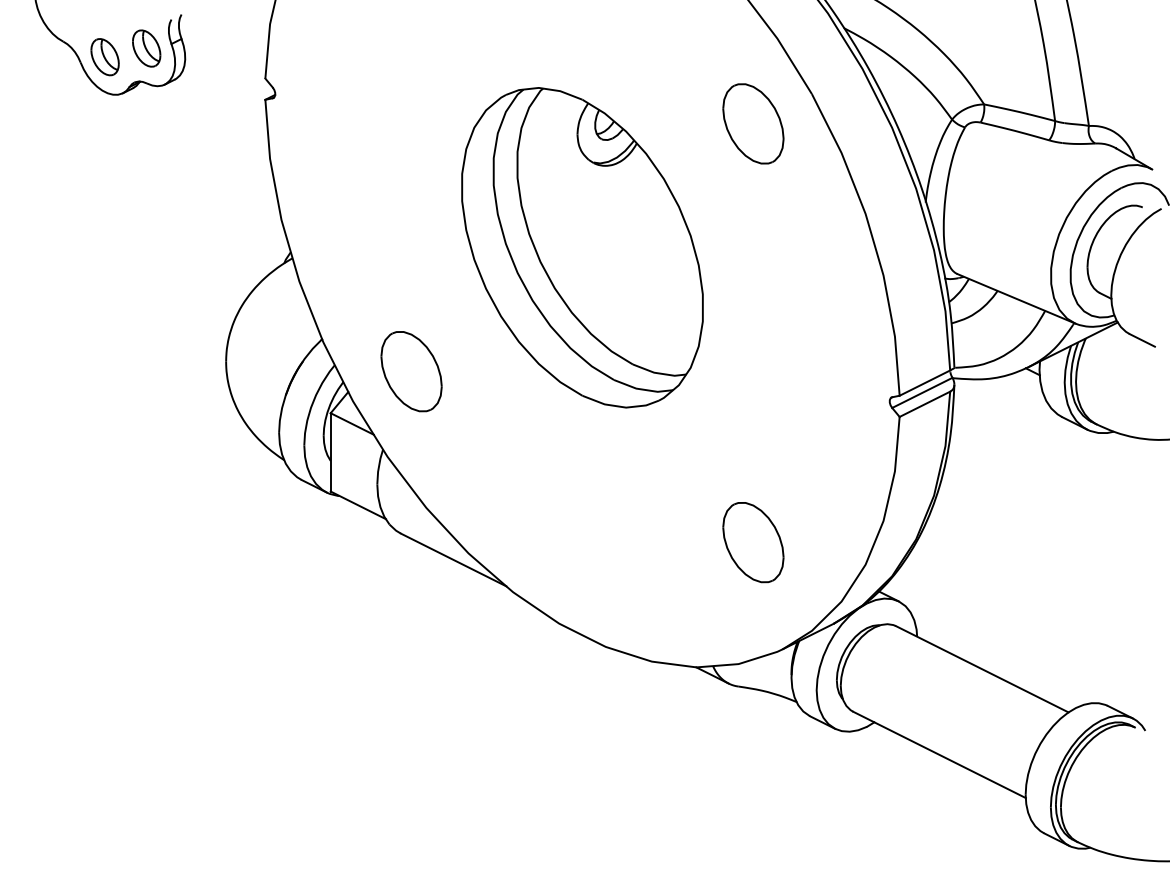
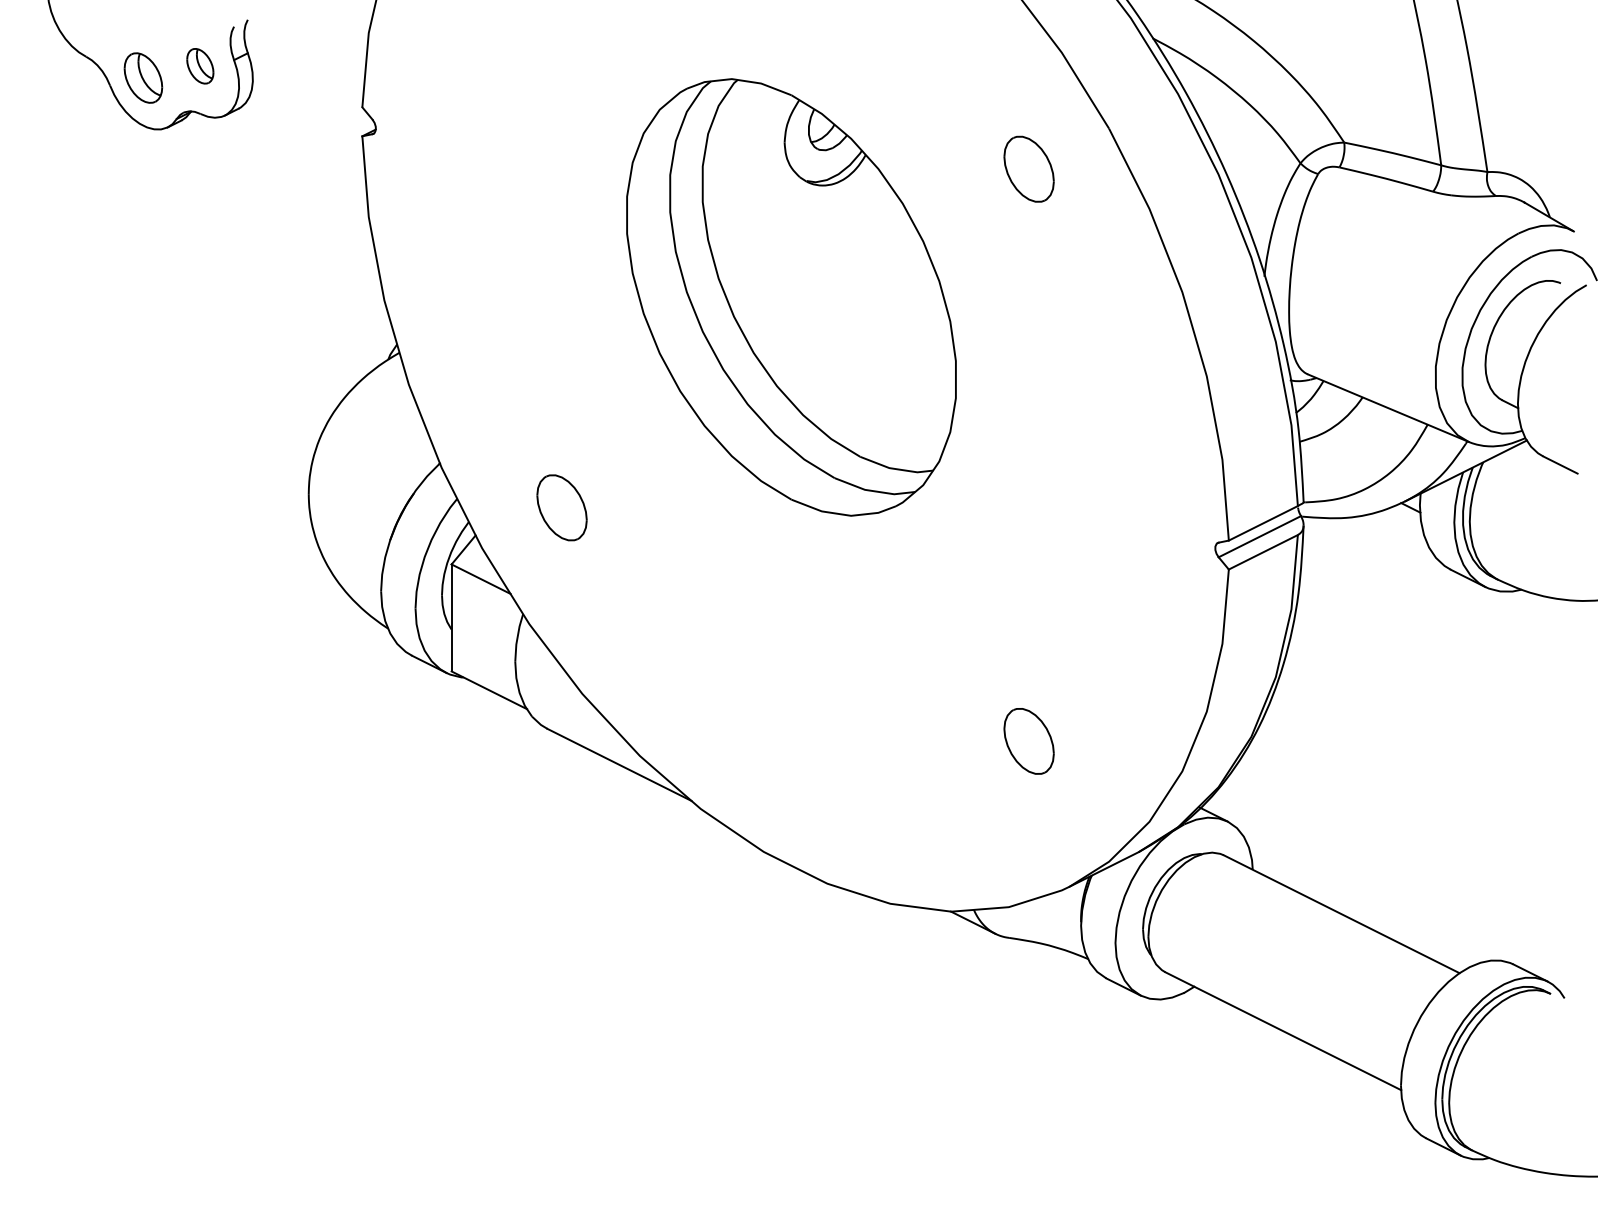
part: (146, 48) -> (199, 66), size x0.7
part: (753, 123) -> (1029, 168), size x0.6
part: (582, 247) -> (791, 297), moved
part: (411, 371) -> (561, 507), size x0.6
part: (753, 542) -> (1029, 741), size x0.6

